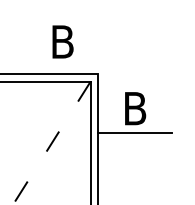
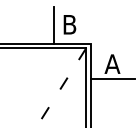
line: (35, 41) -> (53, 24), added
text: (135, 107) -> (112, 63), B -> A

